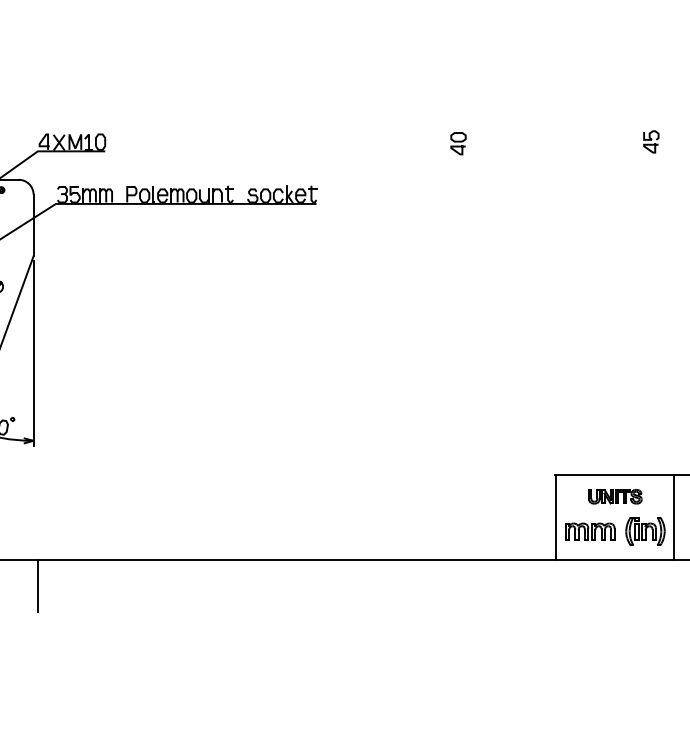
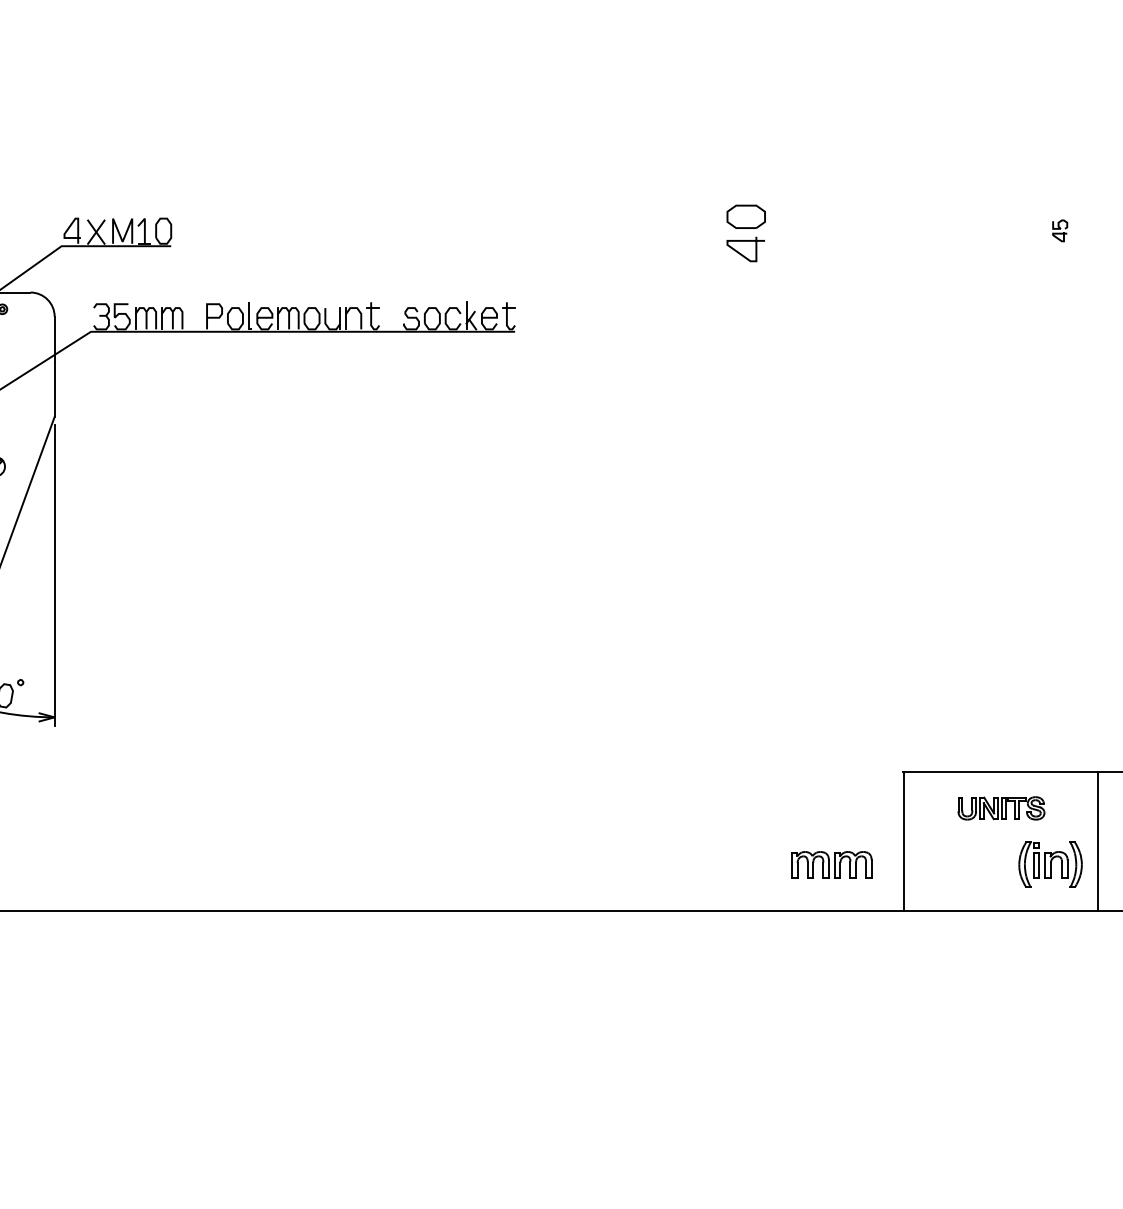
part: (651, 141) -> (1060, 230), size x0.6
part: (458, 143) -> (746, 233), size x1.6
part: (590, 531) -> (832, 864), moved
line: (38, 586) -> (62, 954), removed

